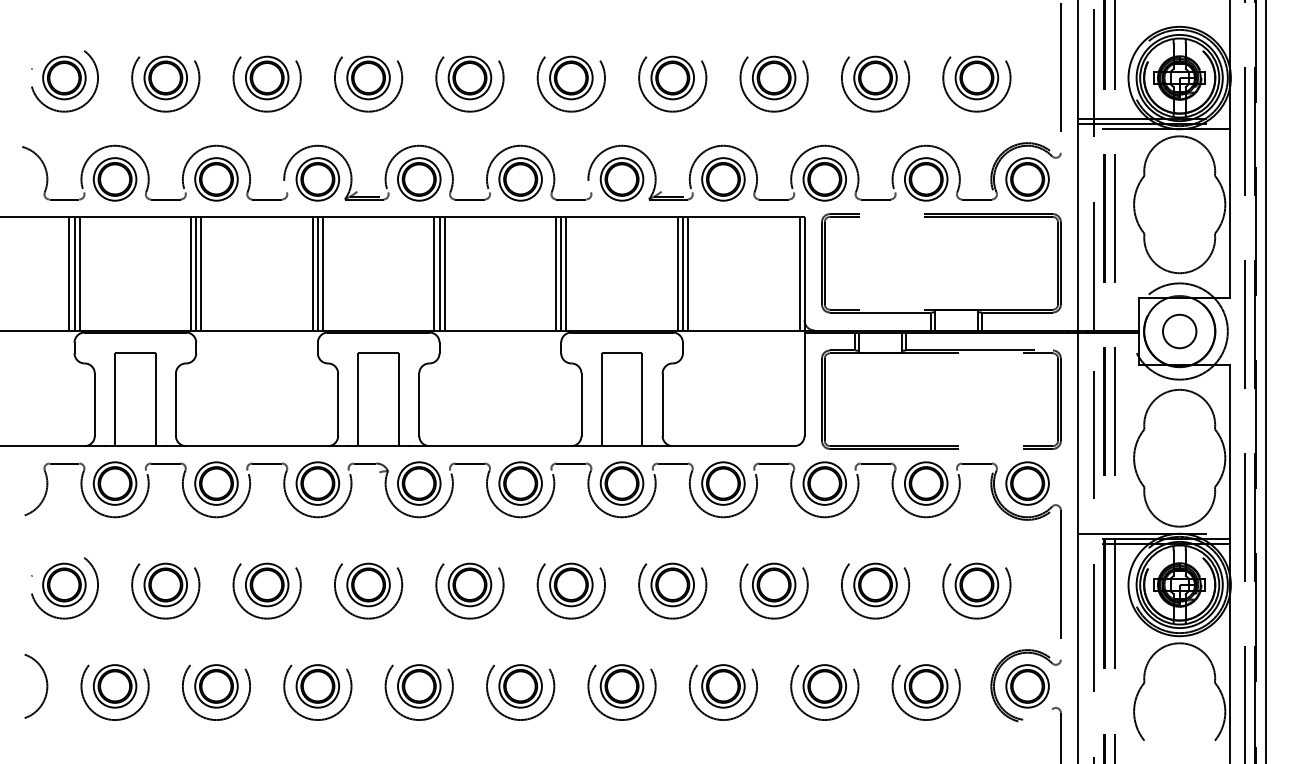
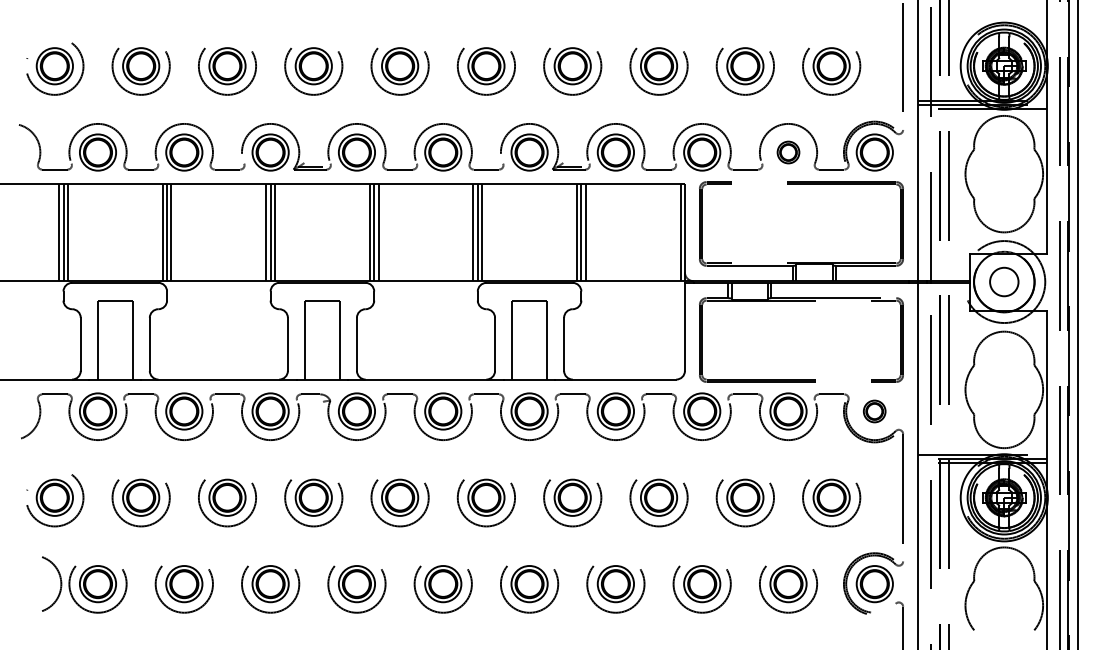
part: (926, 179) -> (788, 152), size x0.6
part: (1027, 483) -> (874, 411), size x0.6
arc: (46, 685) -> (60, 583), moved

